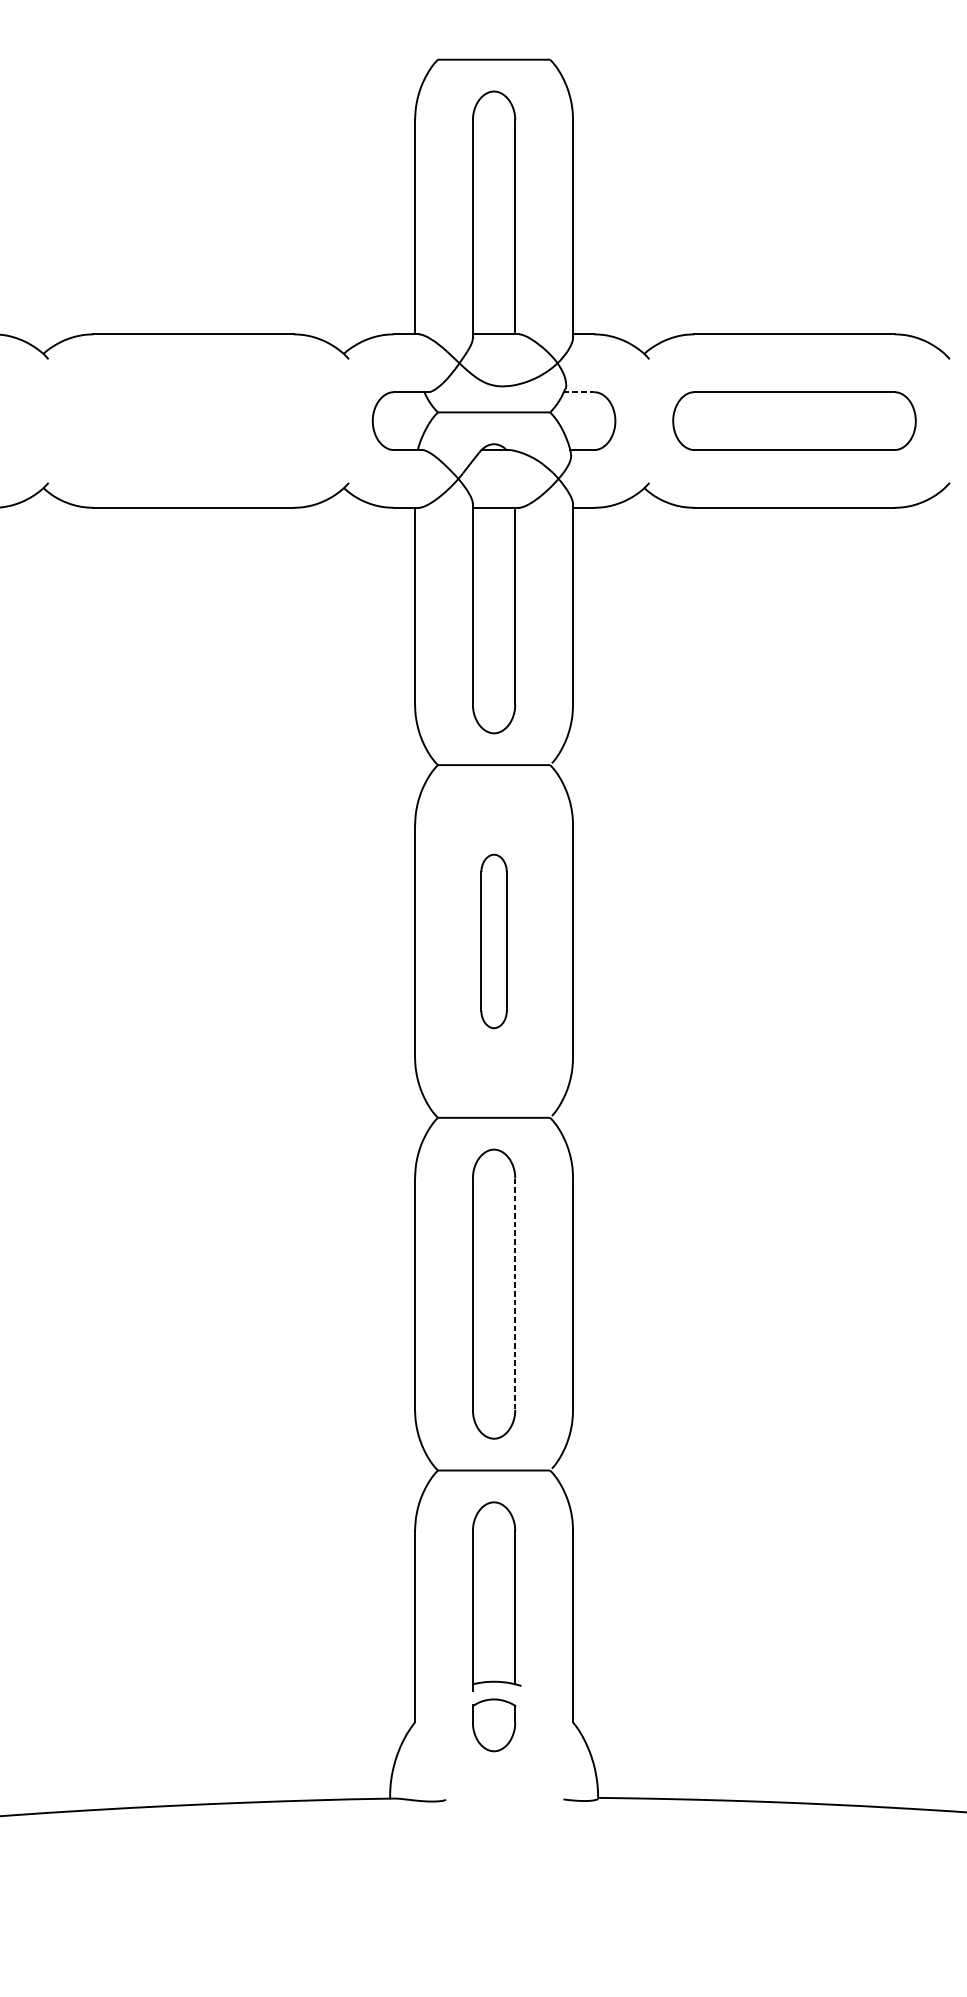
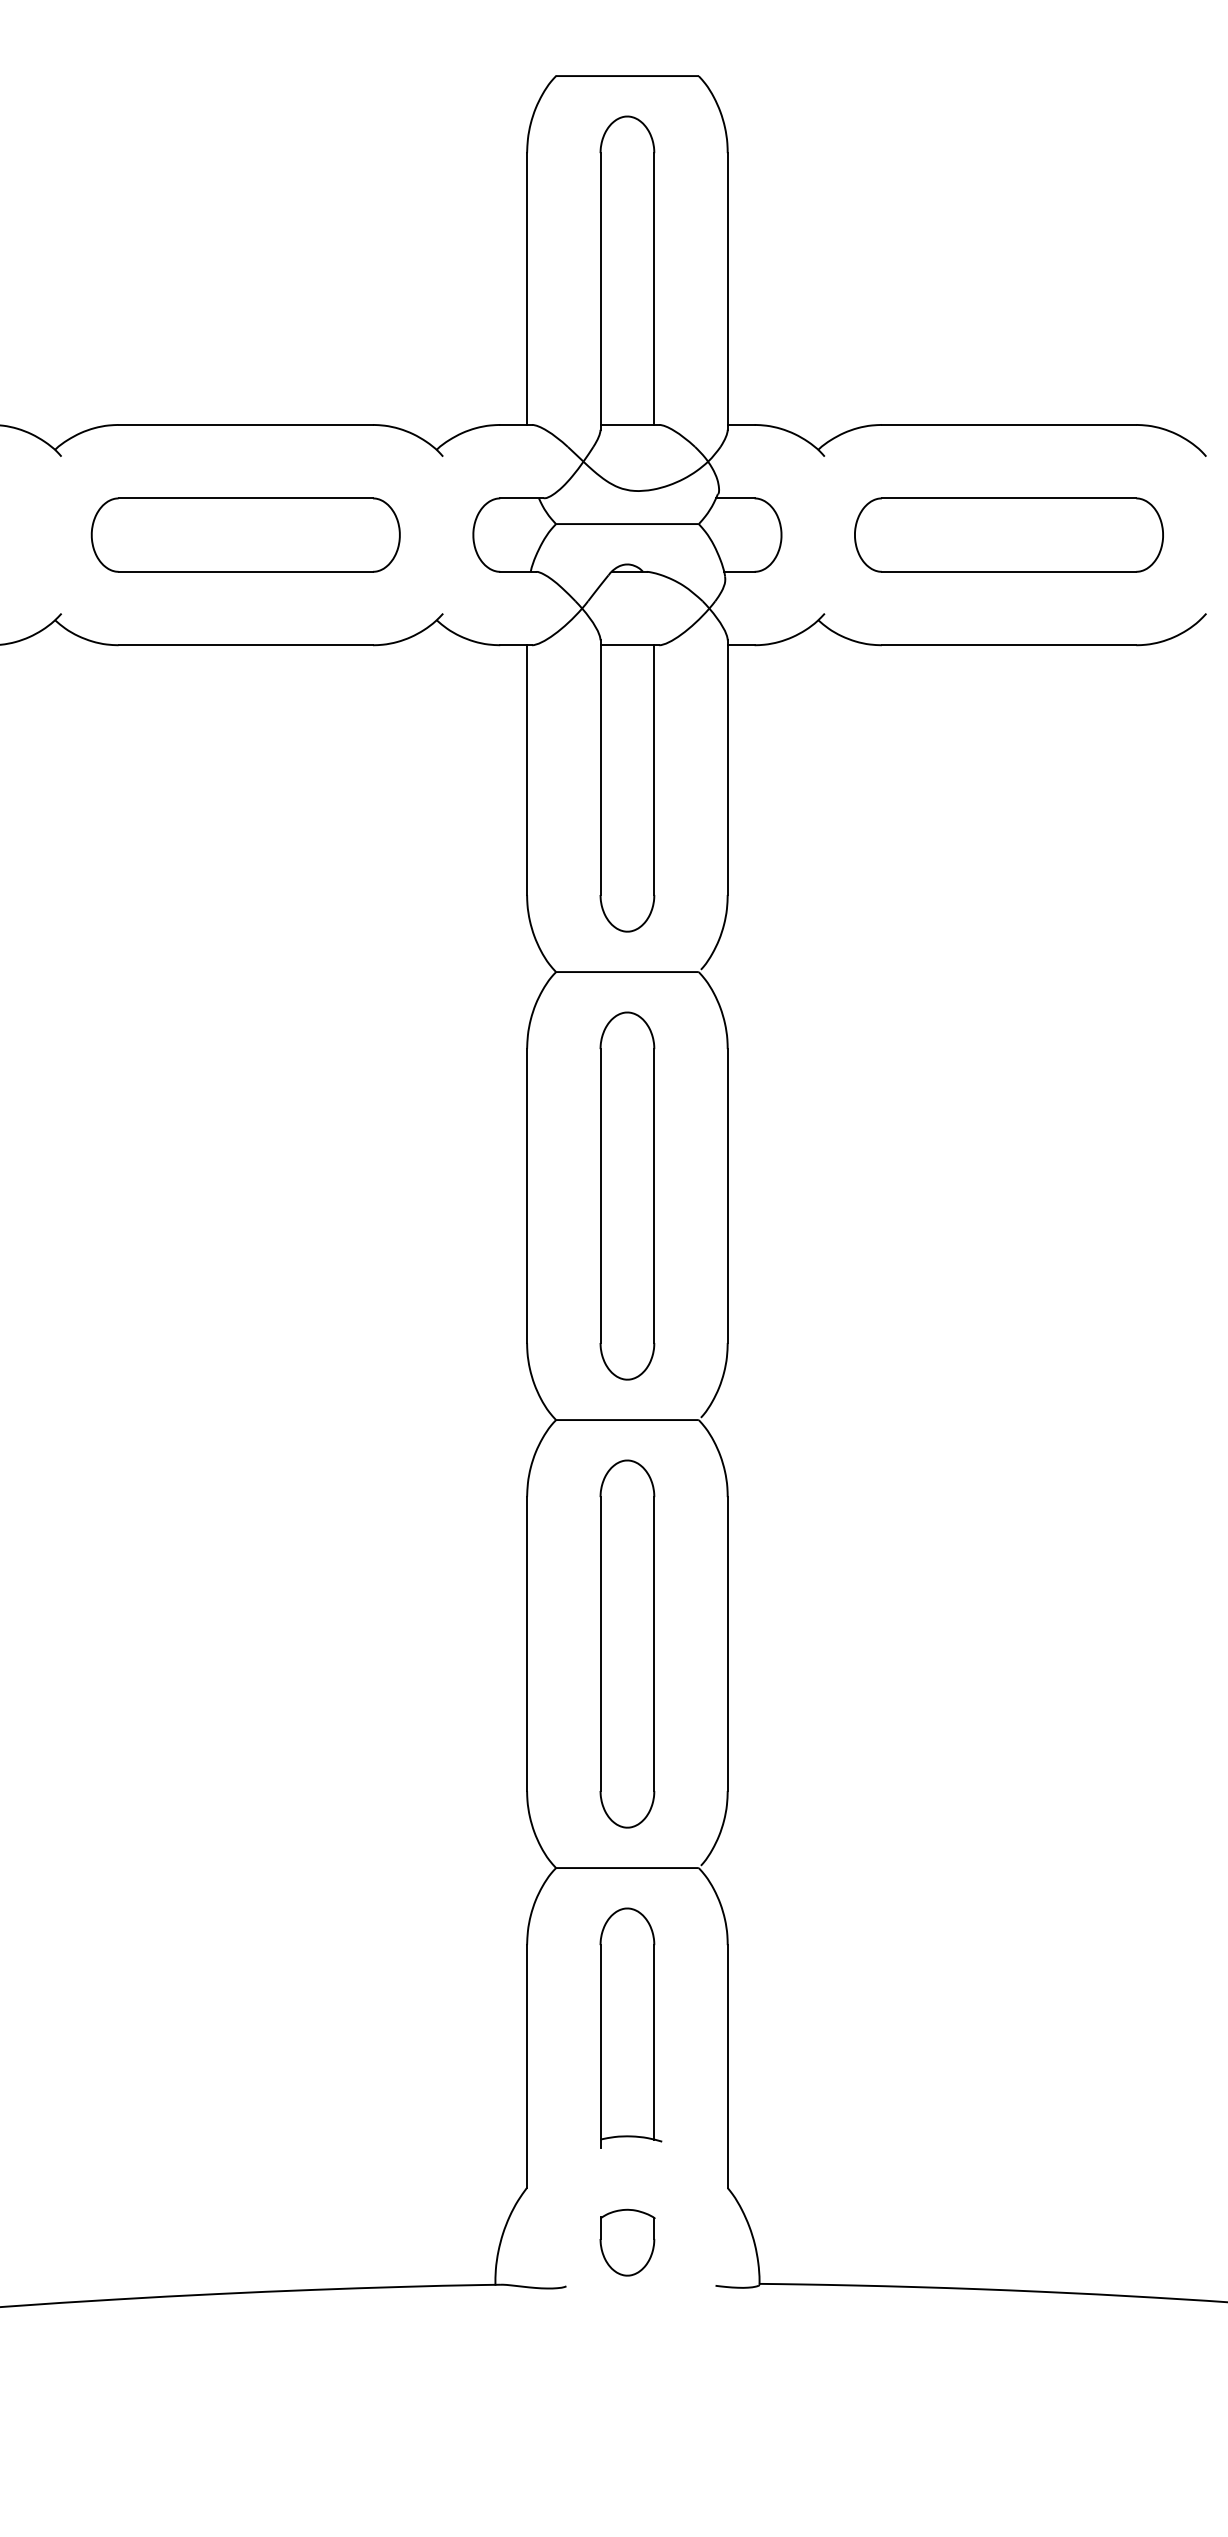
line: (579, 392) -> (735, 498), dashed -> solid
part: (193, 420) -> (245, 534), added
part: (494, 941) -> (627, 1195), size x1.67
line: (515, 1294) -> (654, 1644), dashed -> solid
part: (494, 1725) -> (627, 2242), moved

